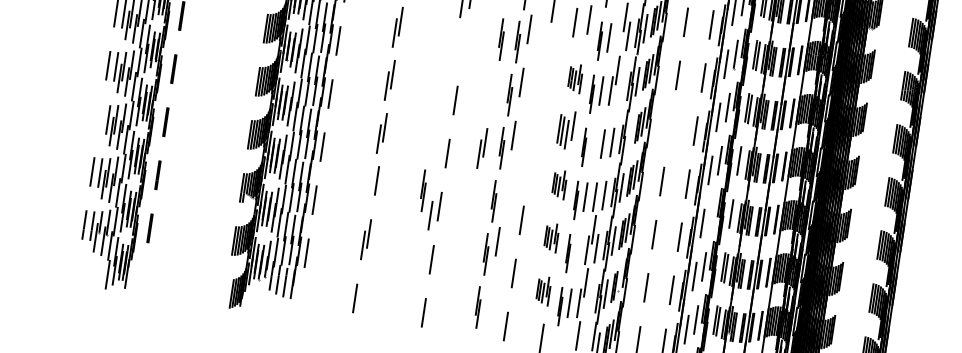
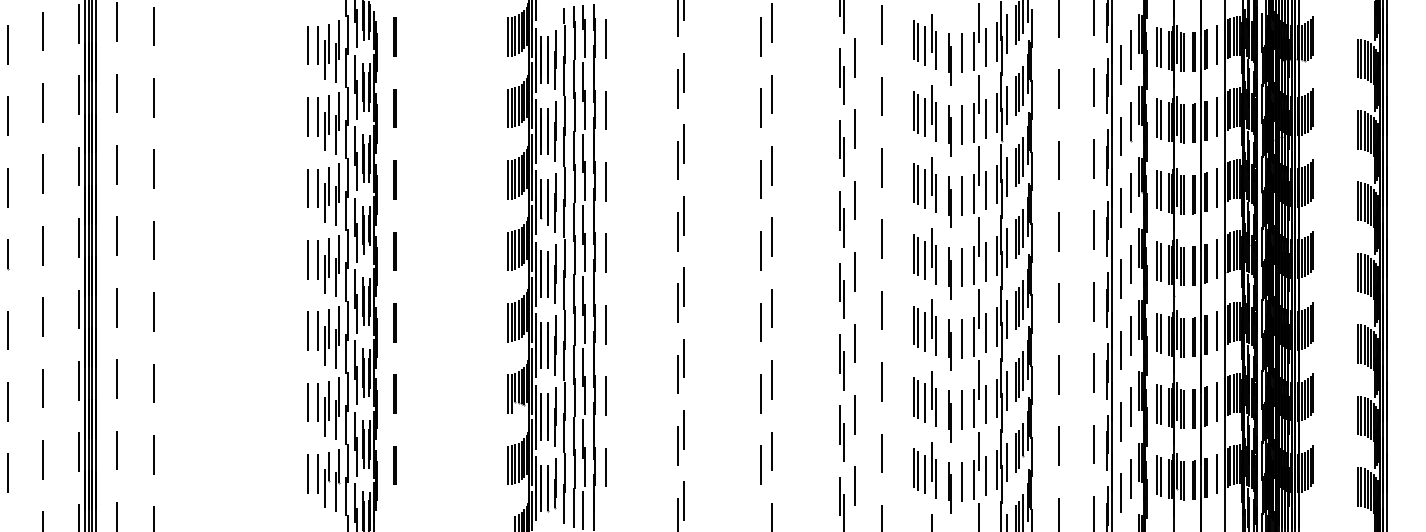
line: (578, 24) -> (918, 113), added
line: (582, 28) -> (924, 117), added
line: (591, 32) -> (936, 121), added
line: (619, 37) -> (974, 122), added
part: (501, 39) -> (819, 148), removed
line: (463, 47) -> (771, 165), added
line: (454, 56) -> (761, 179), added
line: (545, 60) -> (882, 167), added
part: (575, 78) -> (924, 184), size x1.43
line: (620, 89) -> (986, 190), added
line: (446, 109) -> (761, 250), added
line: (537, 113) -> (881, 238), added
line: (100, 119) -> (307, 331), added
line: (610, 123) -> (979, 237), added
line: (669, 128) -> (1058, 231), added
line: (629, 135) -> (1007, 248), added
line: (575, 139) -> (936, 264), added
line: (593, 144) -> (961, 267), added
part: (481, 147) -> (815, 294), removed
line: (438, 162) -> (761, 322), added
line: (741, 162) -> (1160, 262), added
line: (529, 167) -> (882, 310), added
line: (602, 176) -> (979, 308), added
part: (559, 184) -> (924, 327), size x1.43
line: (505, 188) -> (854, 343), added
part: (423, 190) -> (746, 362), removed
line: (371, 192) -> (678, 374), added
line: (712, 213) -> (1131, 335), added
line: (734, 215) -> (1160, 333), added
part: (551, 237) -> (924, 398), size x1.43
line: (577, 250) -> (961, 410), added
line: (422, 268) -> (761, 464), added
line: (619, 278) -> (1022, 439), added
line: (361, 287) -> (684, 501), added
part: (543, 290) -> (924, 470), size x1.43
line: (489, 294) -> (854, 485), added
line: (588, 301) -> (986, 475), added

